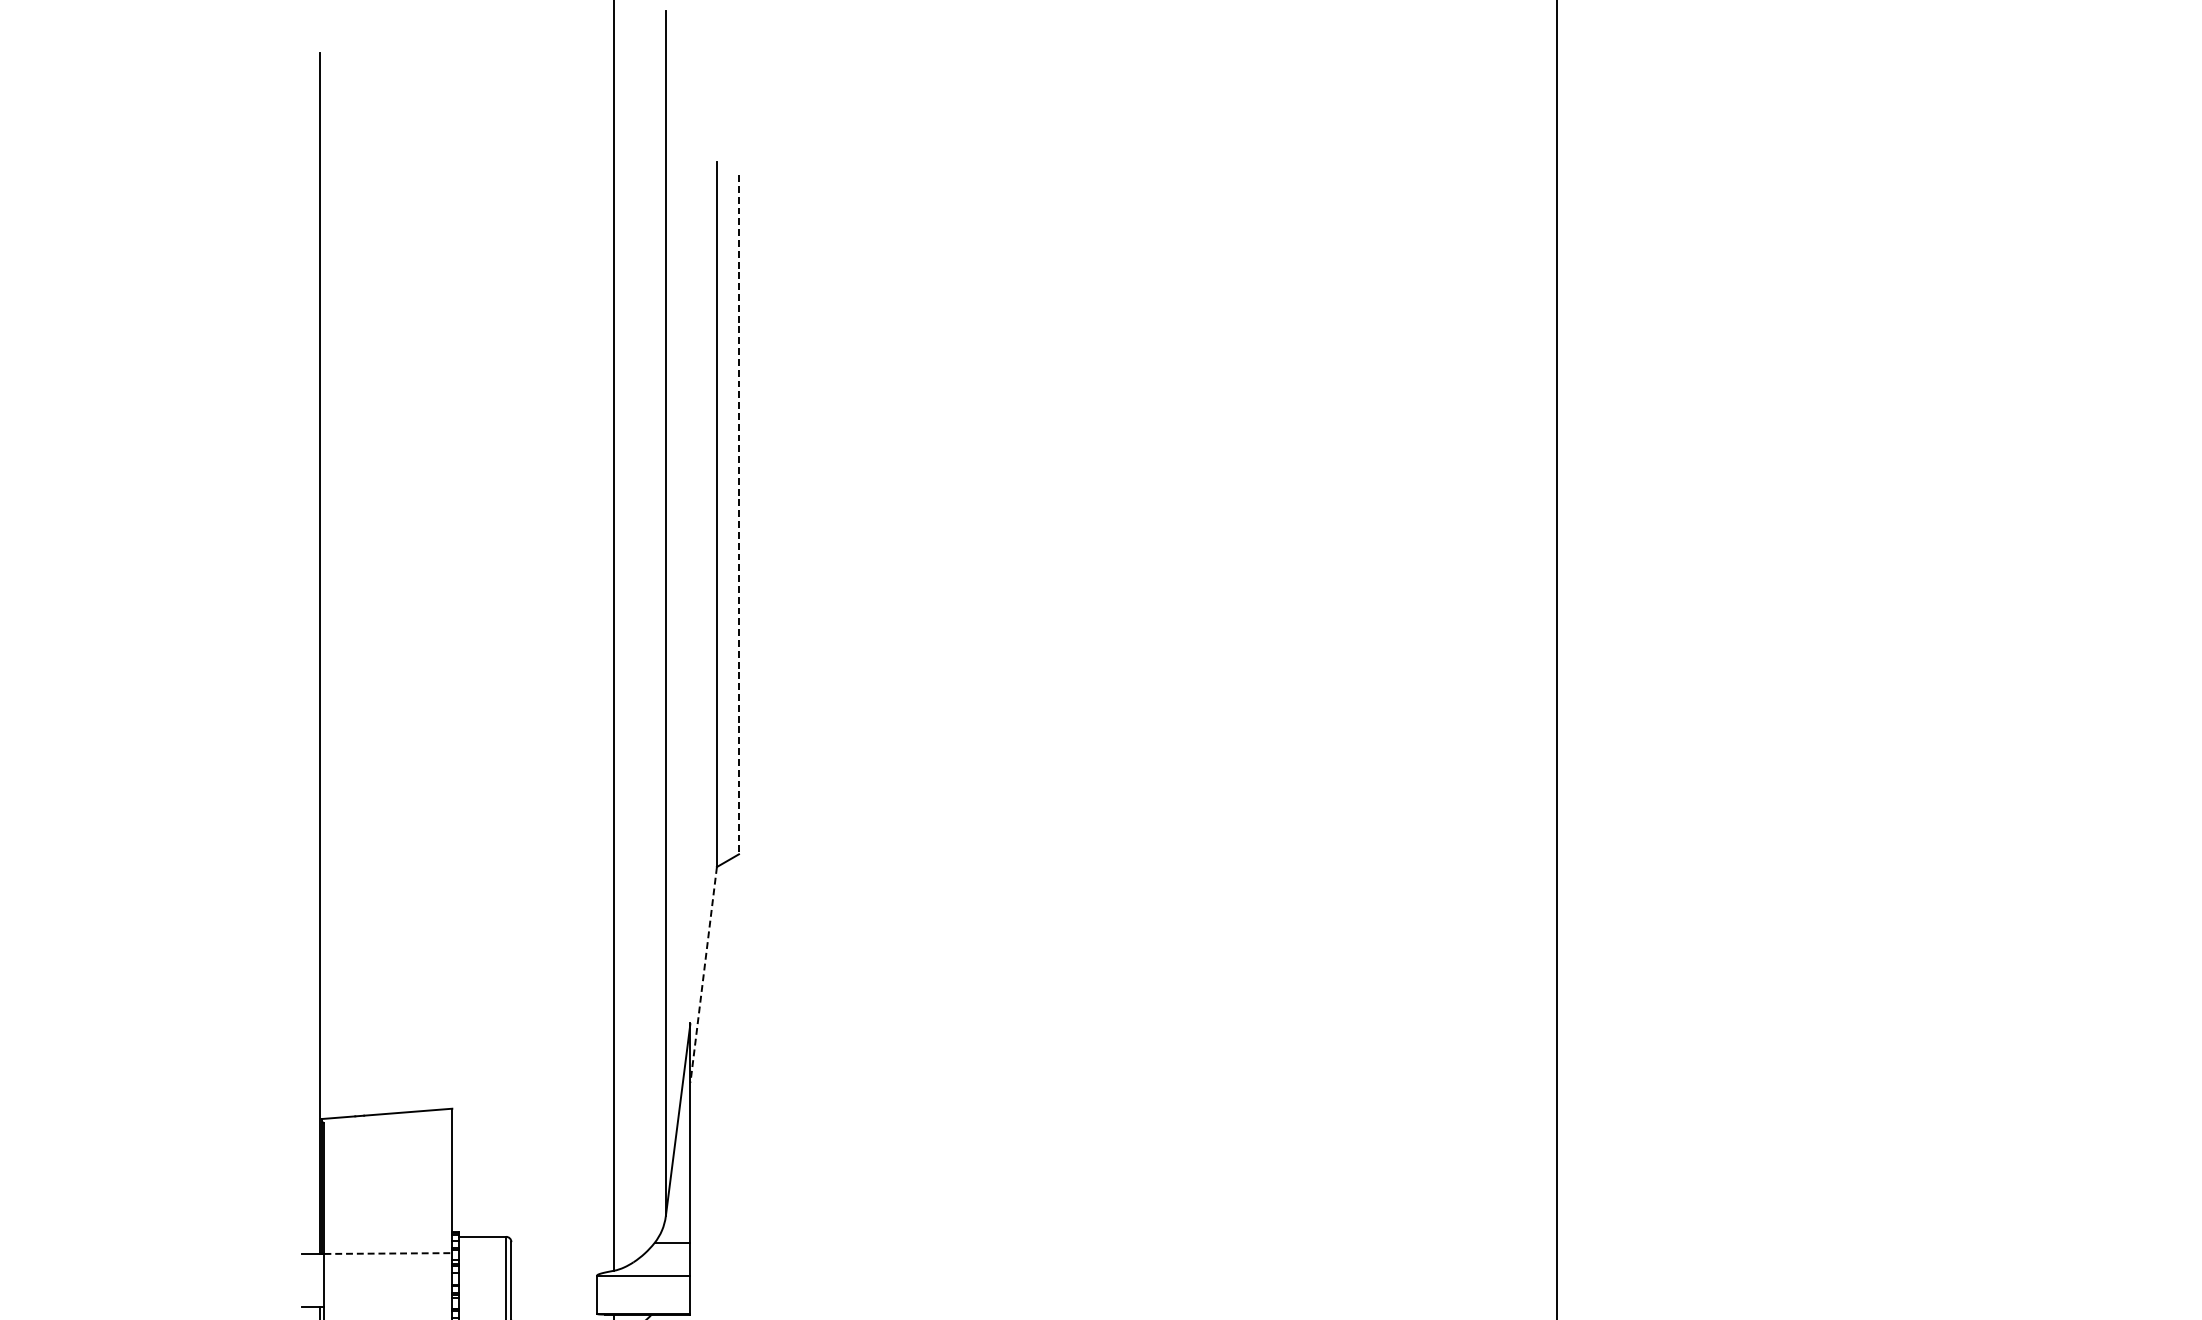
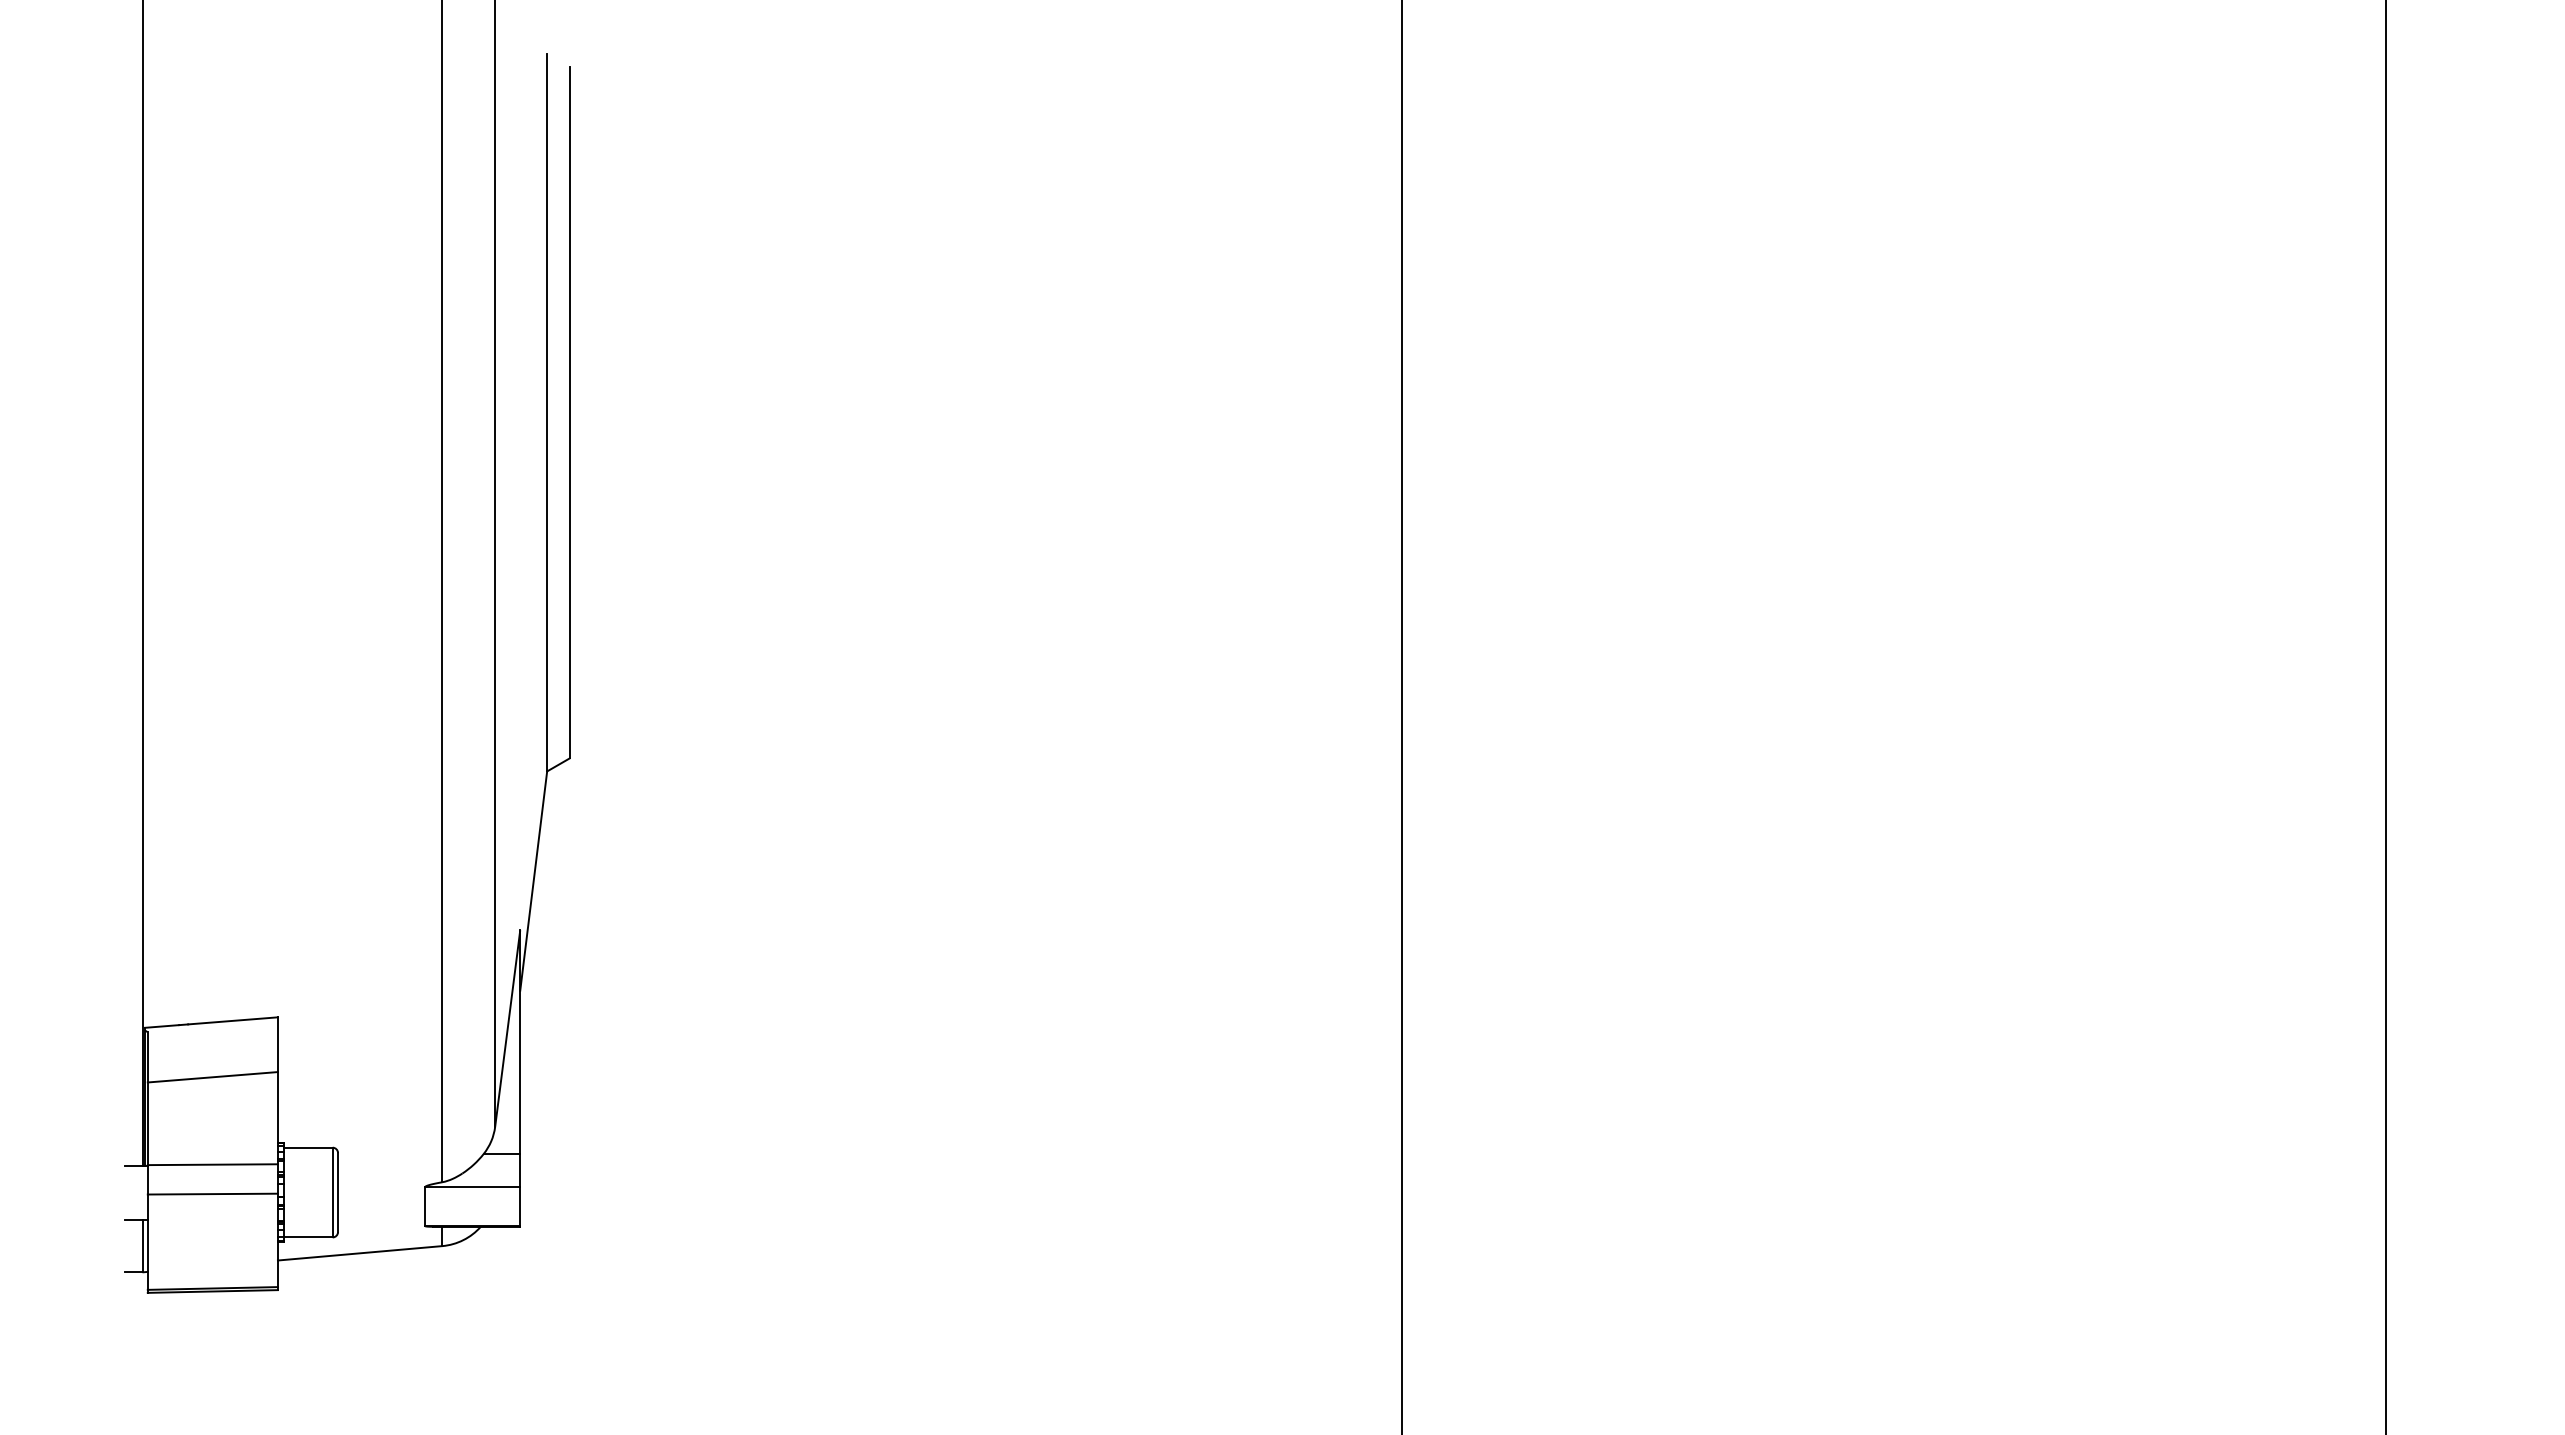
line: (738, 514) -> (569, 412), dashed -> solid
line: (703, 975) -> (533, 881), dashed -> solid
line: (388, 1167) -> (212, 1077), added
line: (389, 1253) -> (213, 1164), dashed -> solid
line: (388, 1281) -> (212, 1193), added

